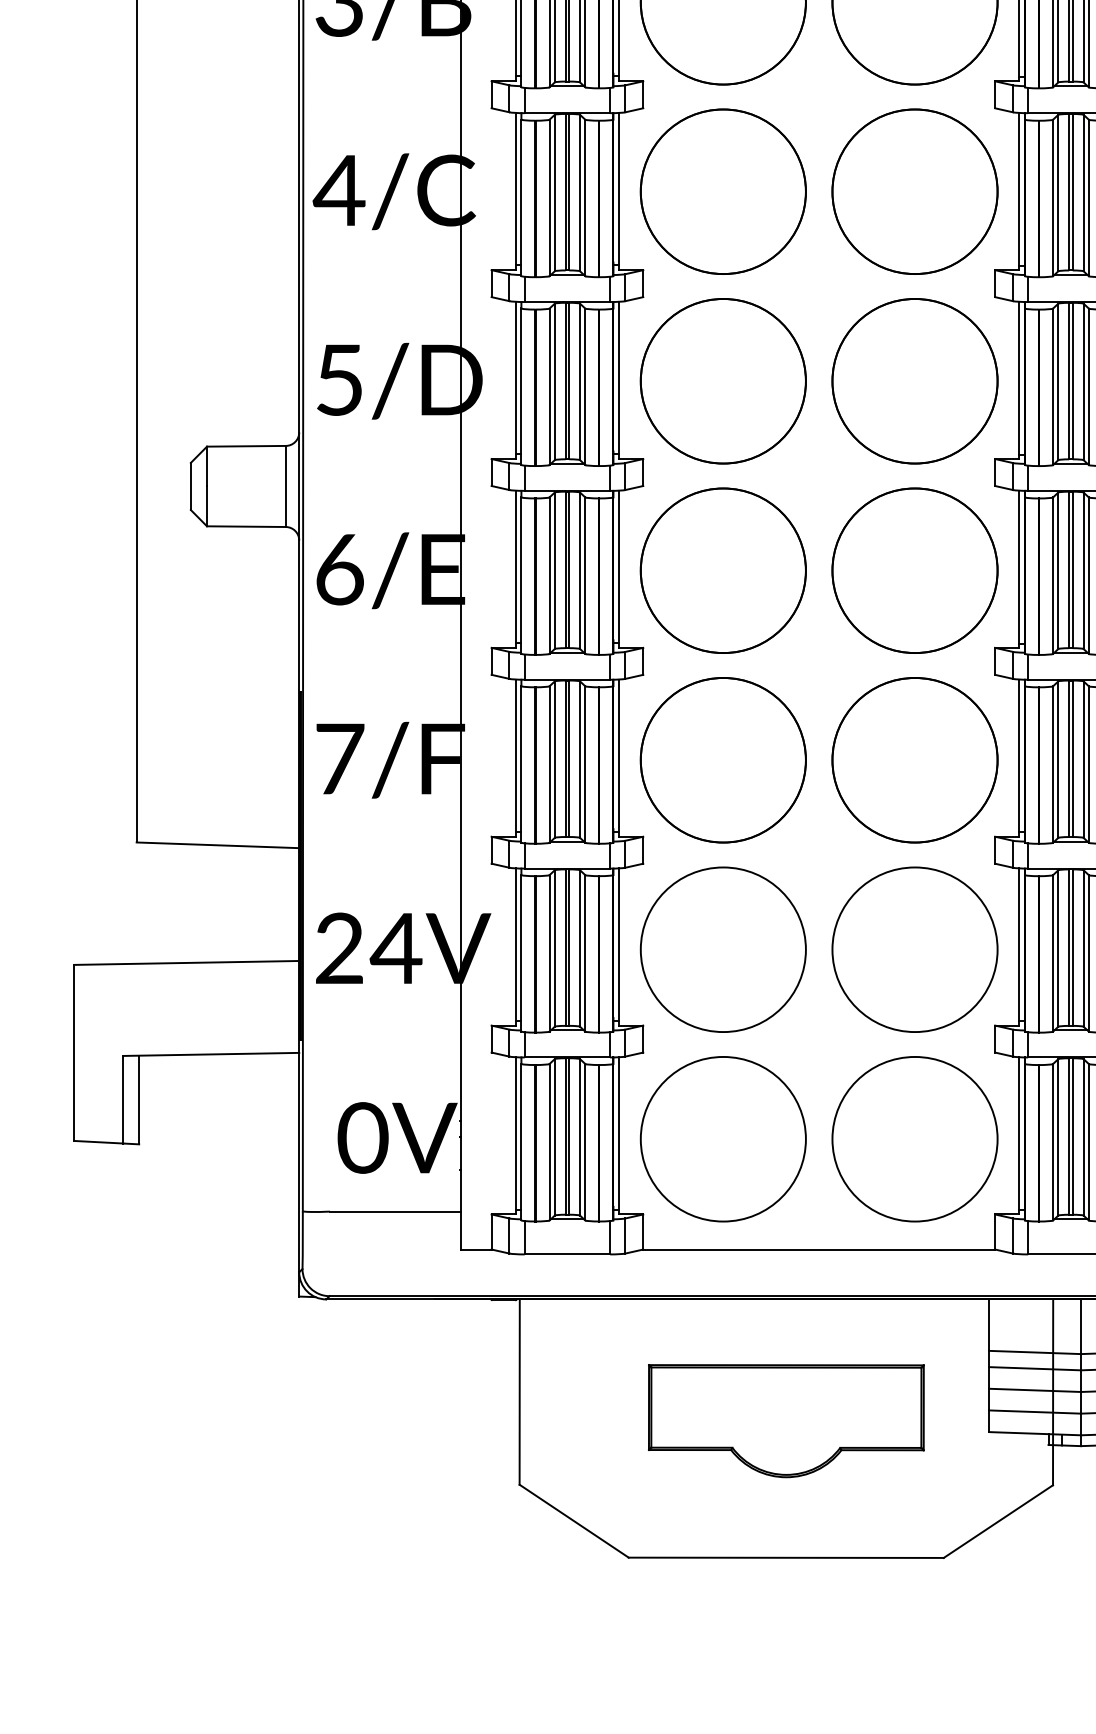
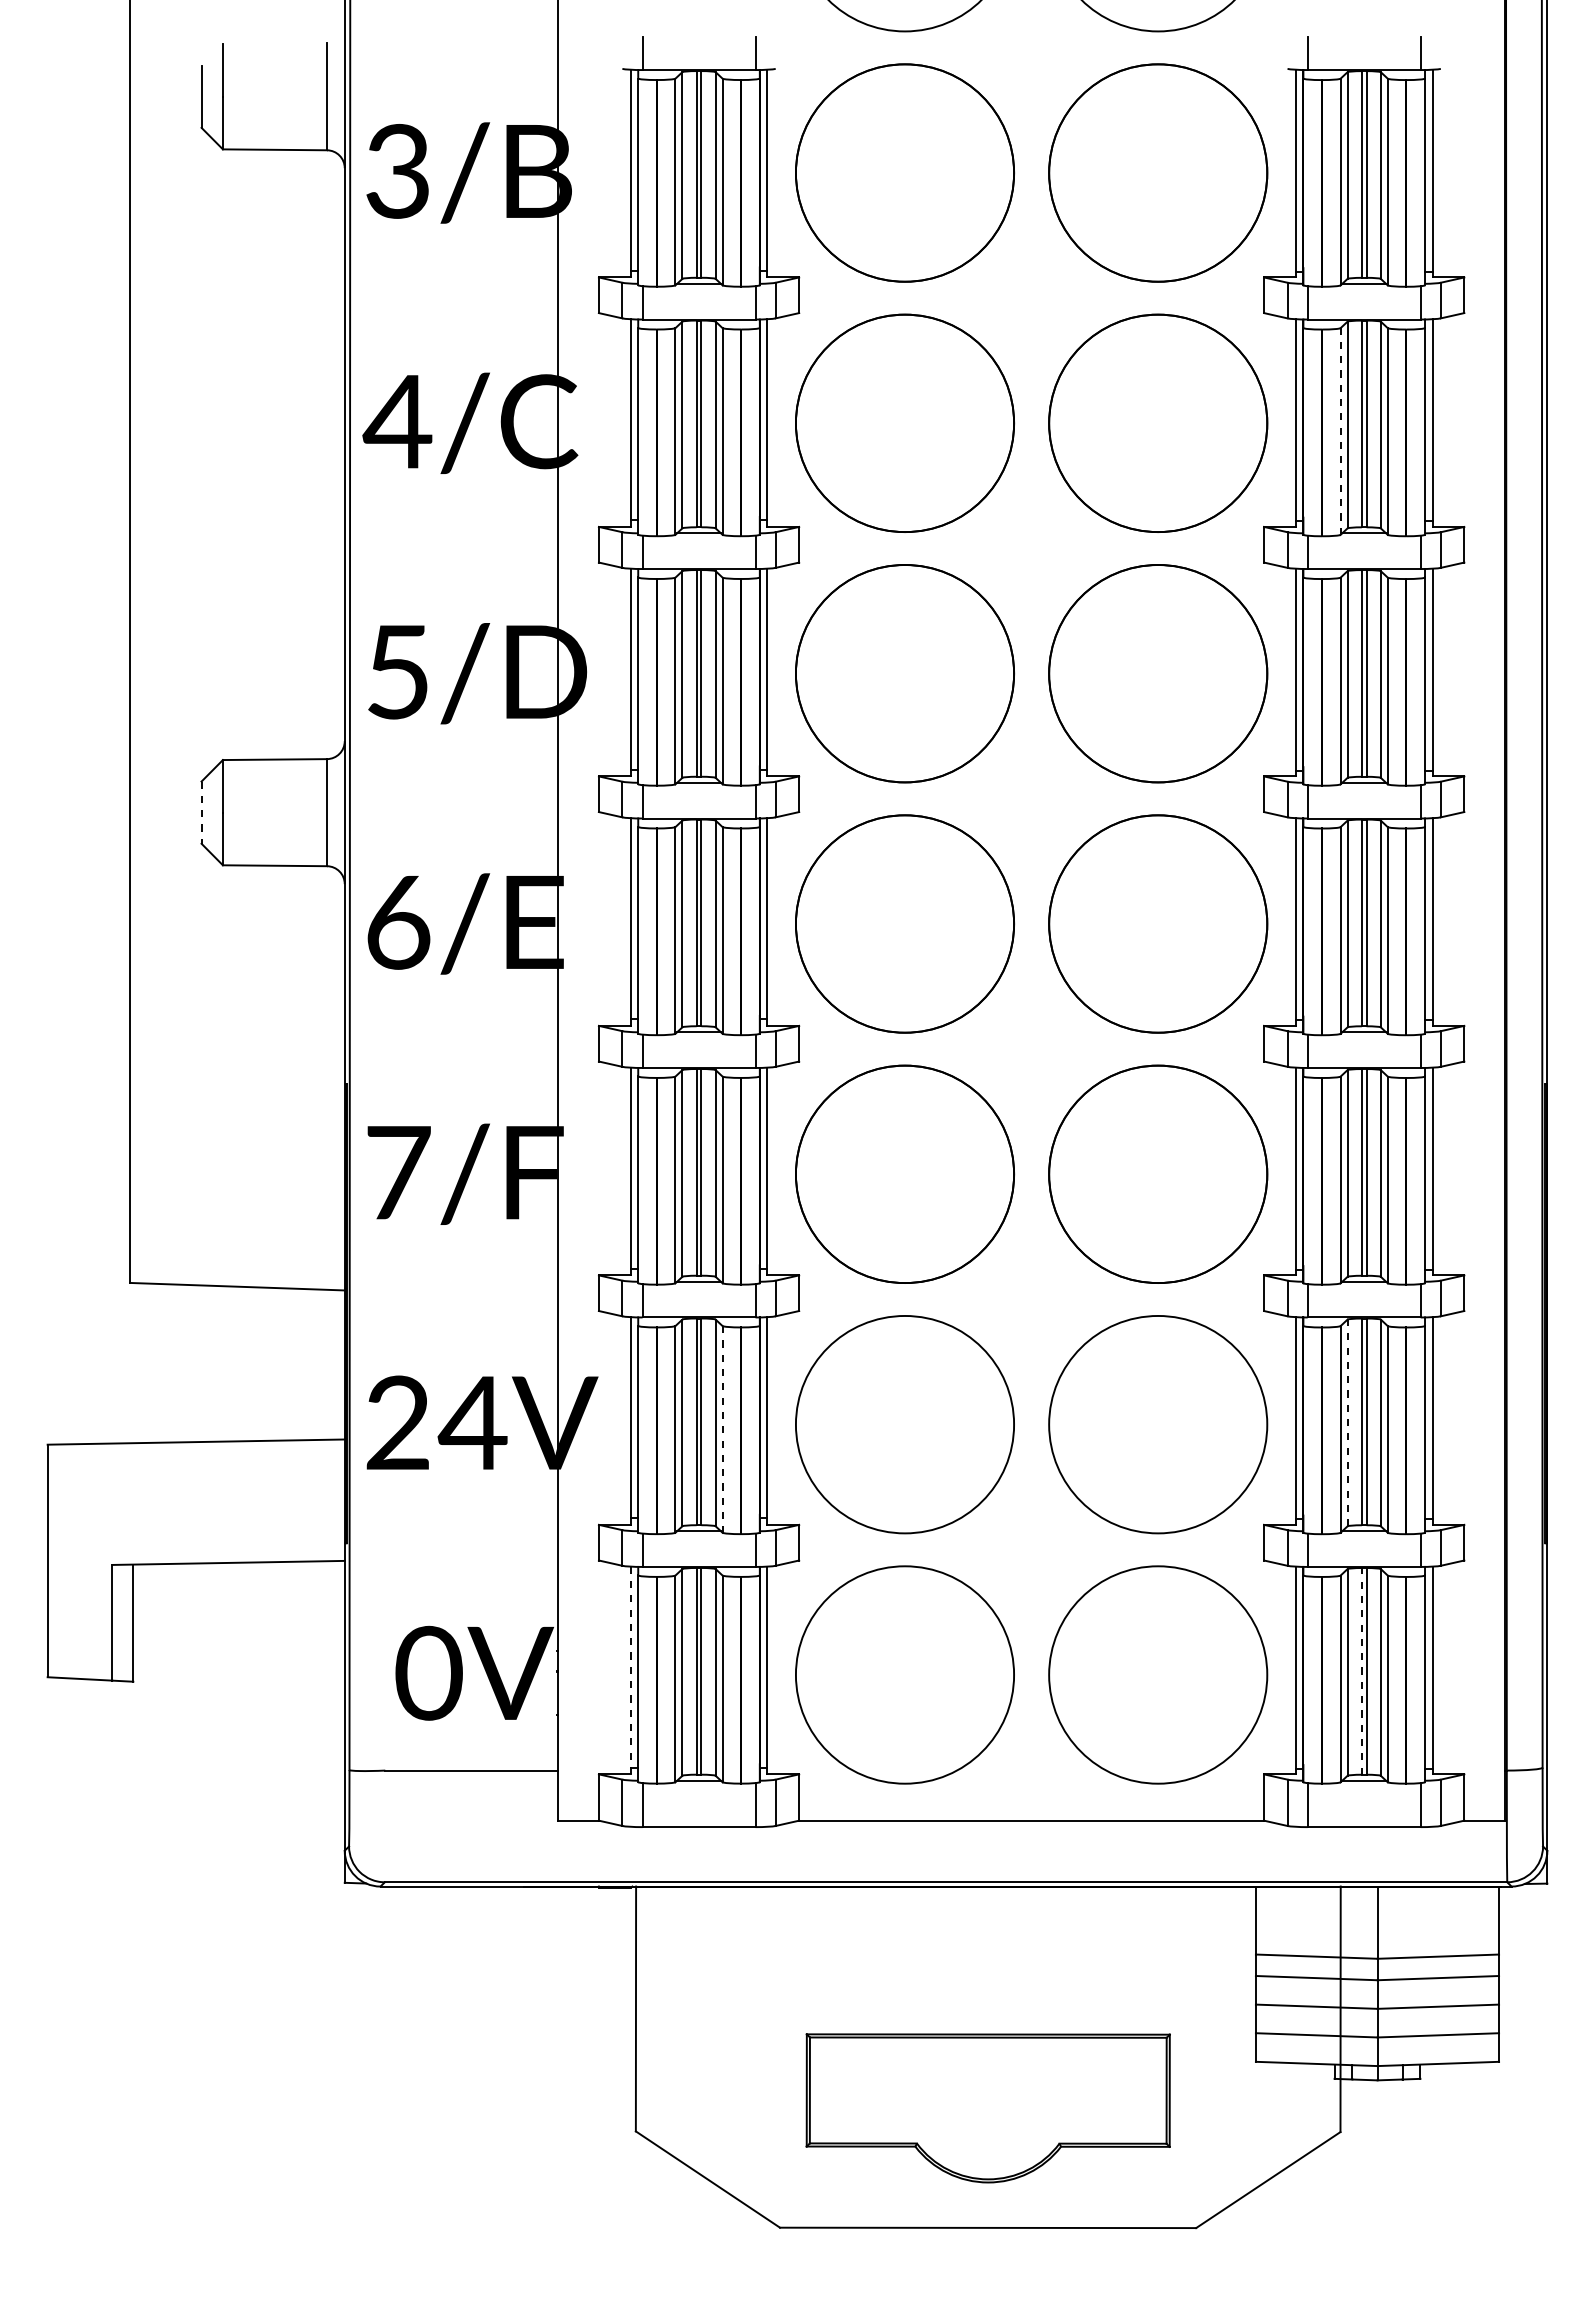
line: (1053, 197) -> (1340, 431), solid -> dashed
line: (190, 487) -> (201, 813), solid -> dashed
line: (1058, 948) -> (1347, 1422), solid -> dashed
line: (585, 953) -> (722, 1429), solid -> dashed
line: (515, 1135) -> (630, 1670), solid -> dashed
line: (1068, 1135) -> (1361, 1670), solid -> dashed
part: (785, 1421) -> (987, 2108), moved

